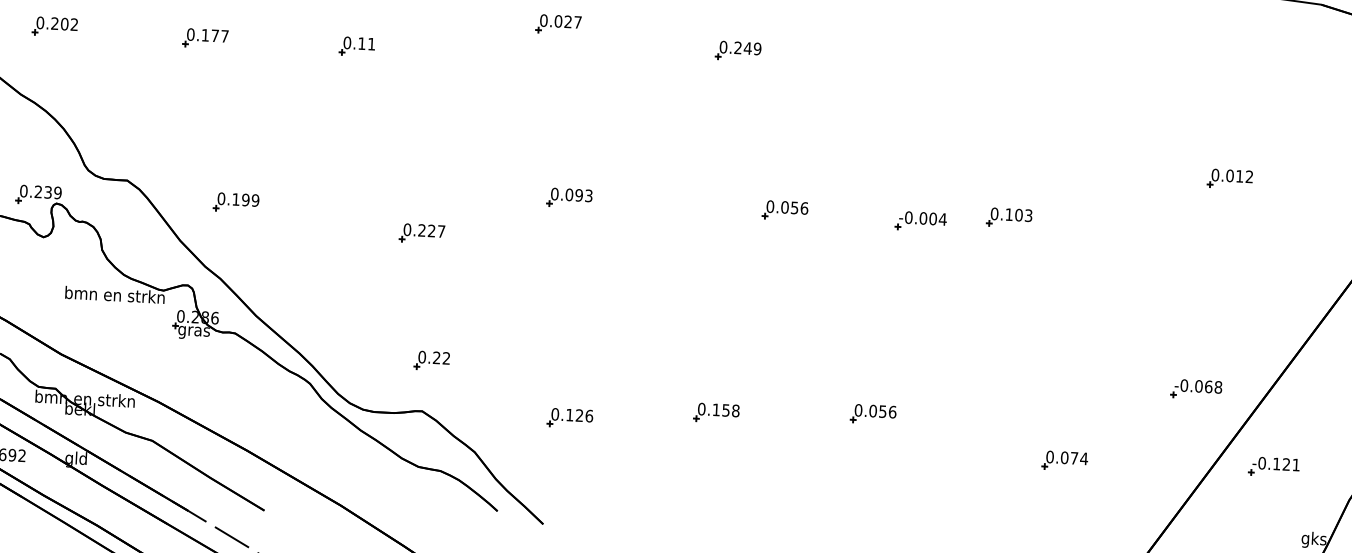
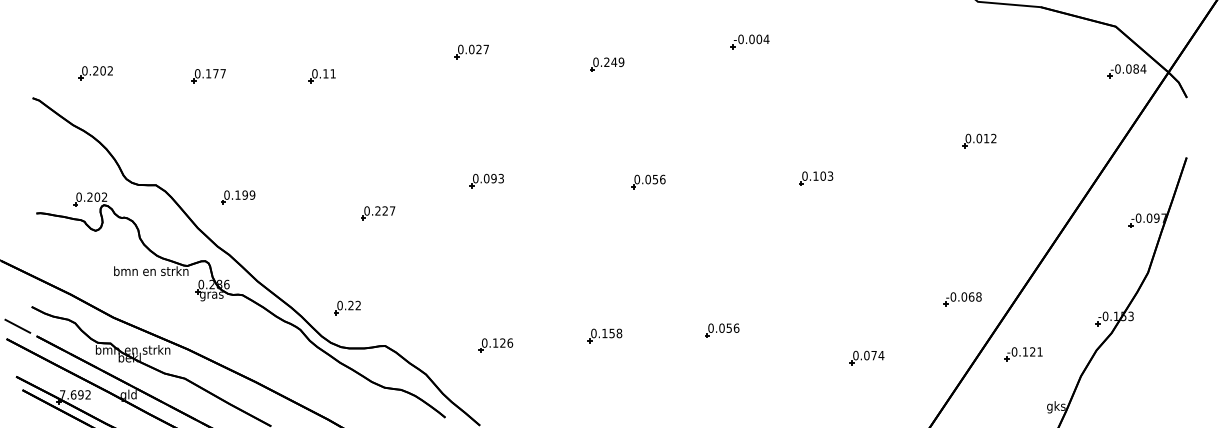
text: (52, 191) -> (100, 196), 0.239 -> 0.202
part: (919, 221) -> (749, 41), moved
part: (431, 360) -> (347, 307), moved

